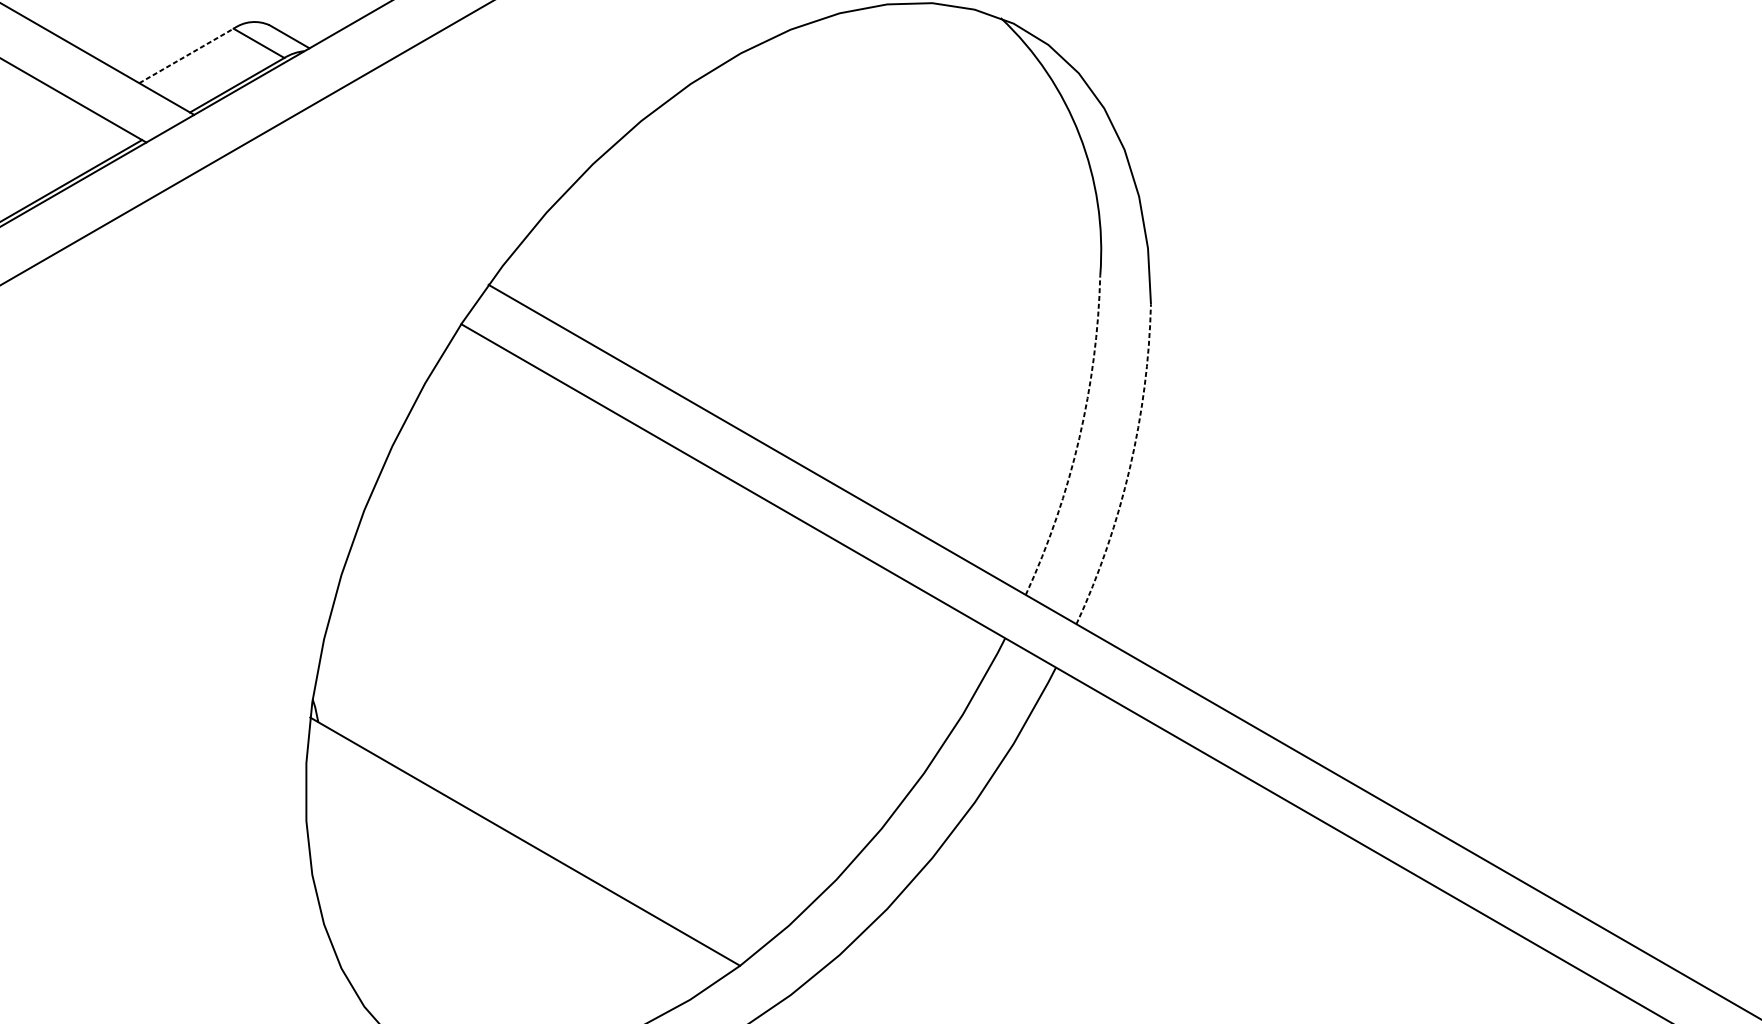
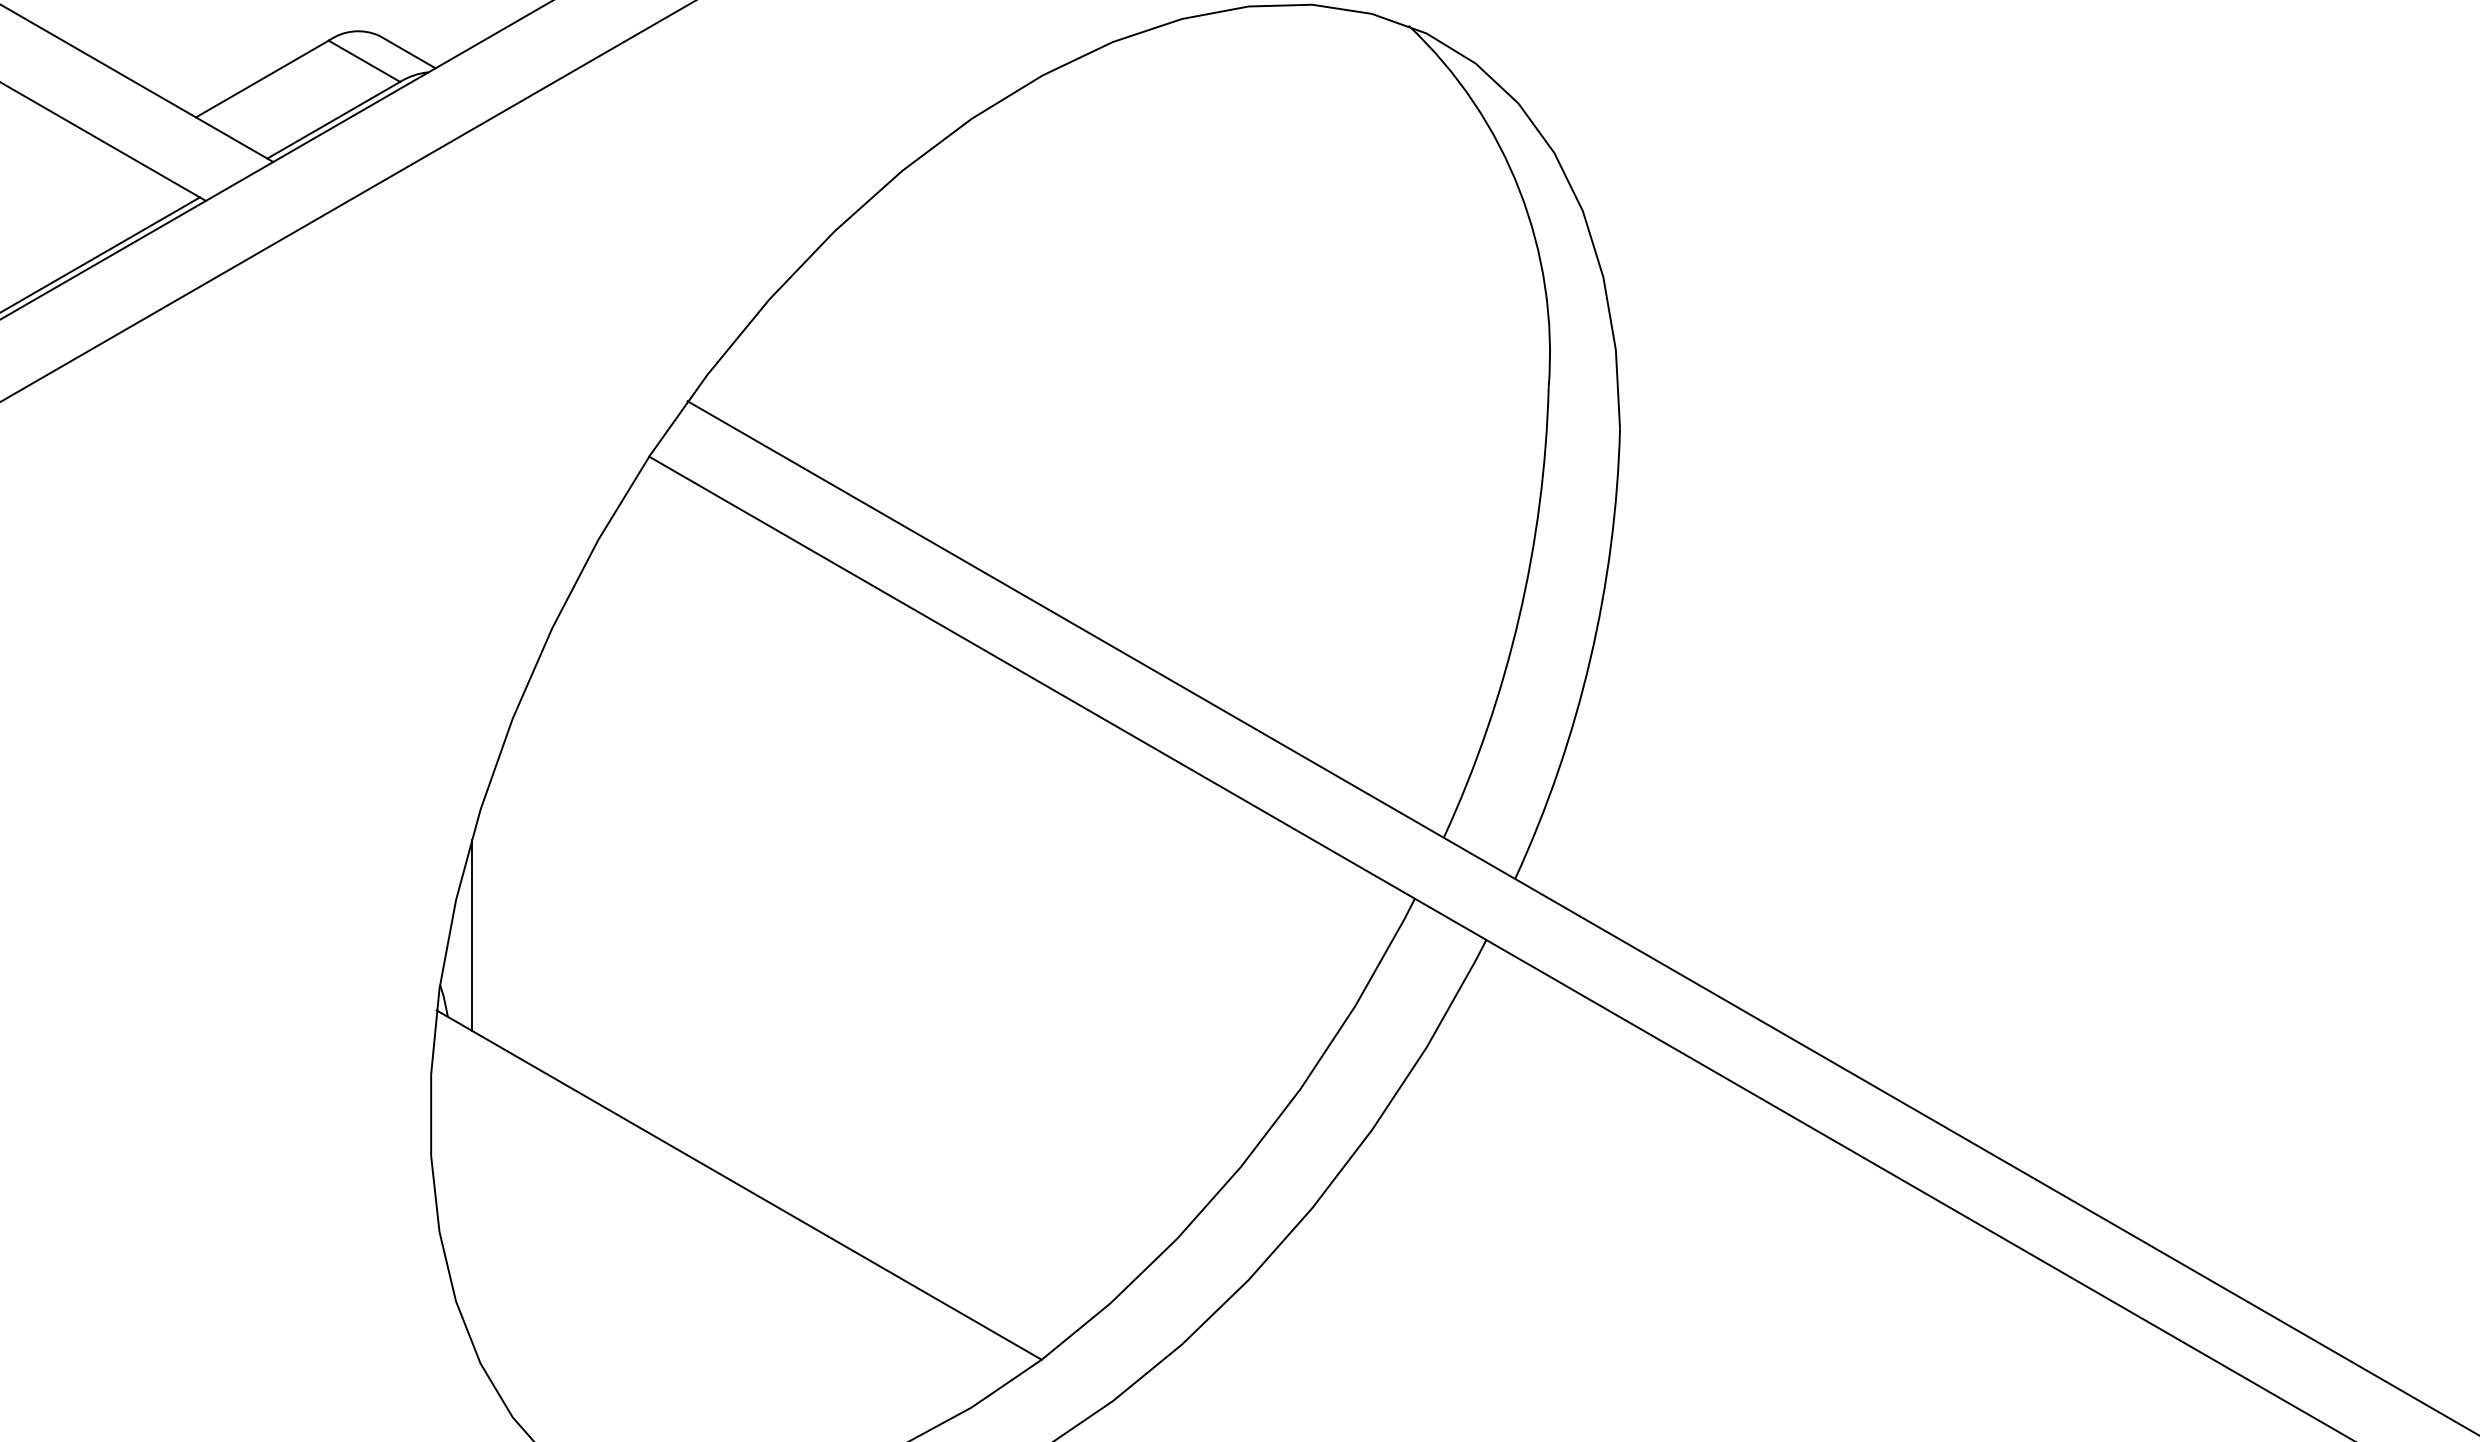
line: (186, 56) -> (262, 79), dashed -> solid
arc: (1079, 439) -> (1519, 618), dashed -> solid
arc: (1129, 468) -> (1590, 659), dashed -> solid
line: (335, 663) -> (471, 934), added

